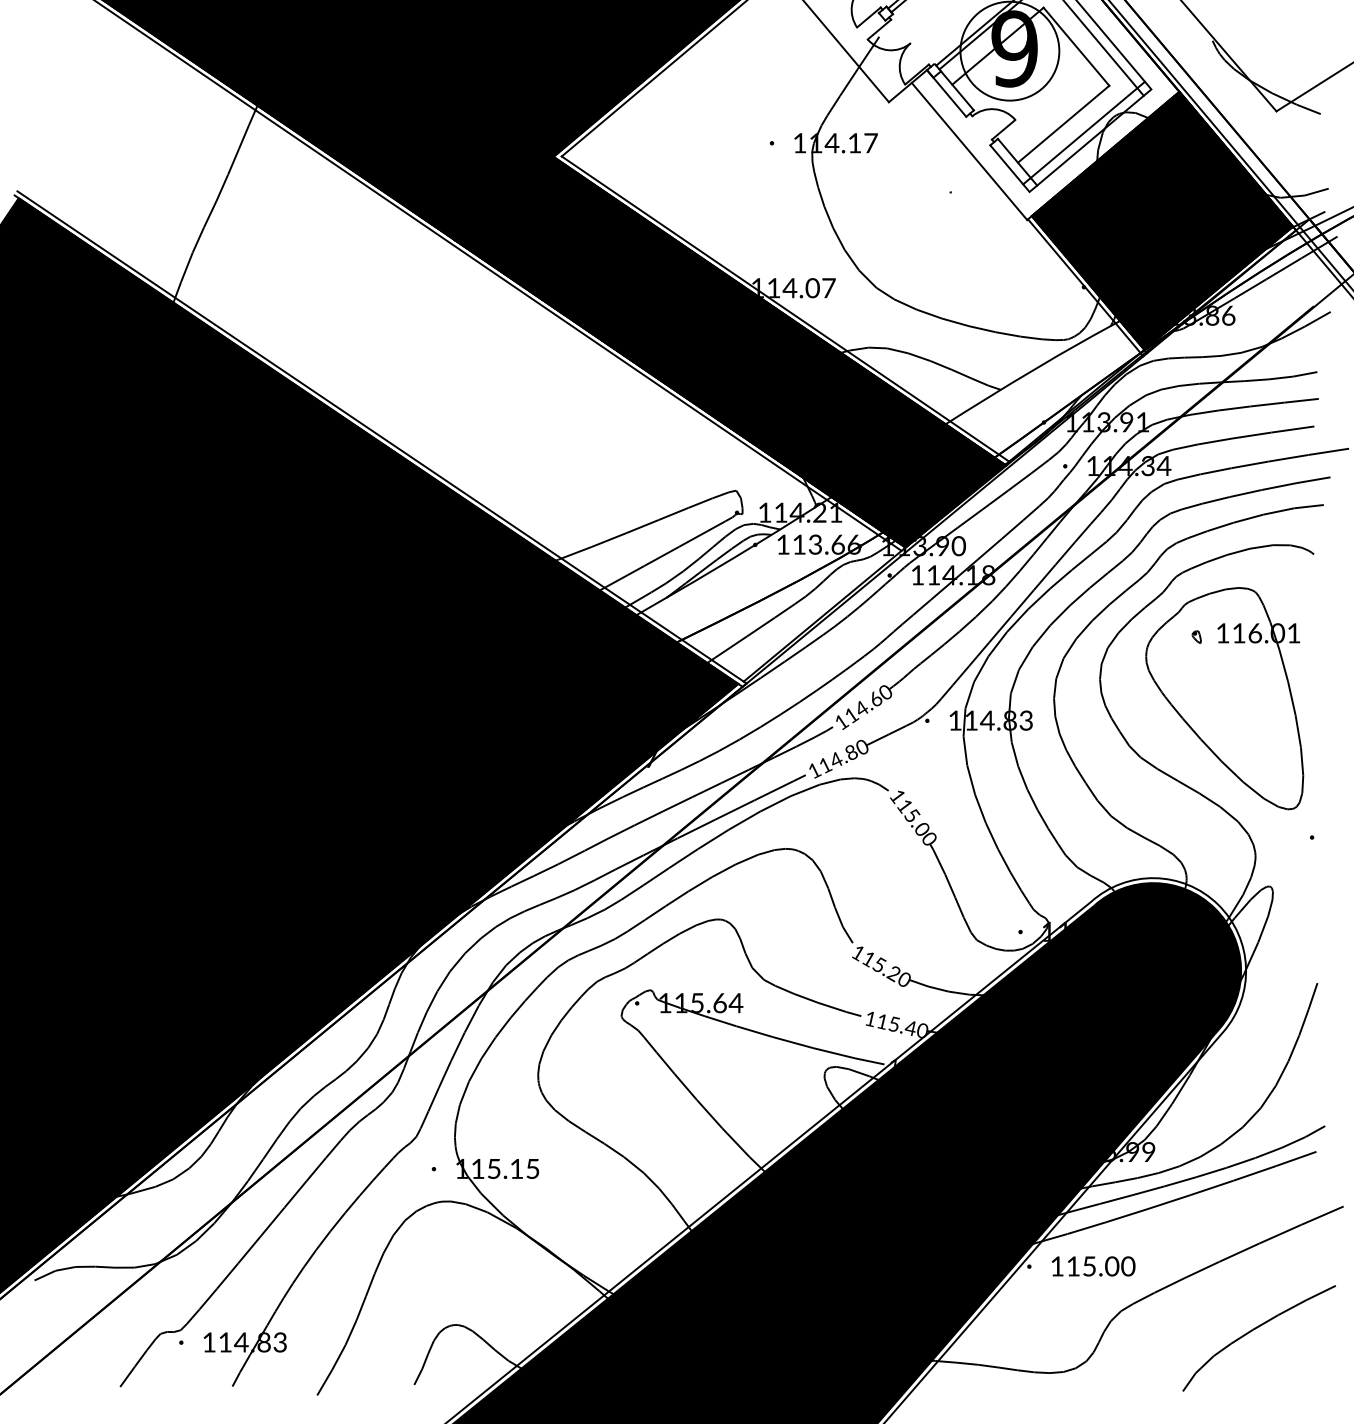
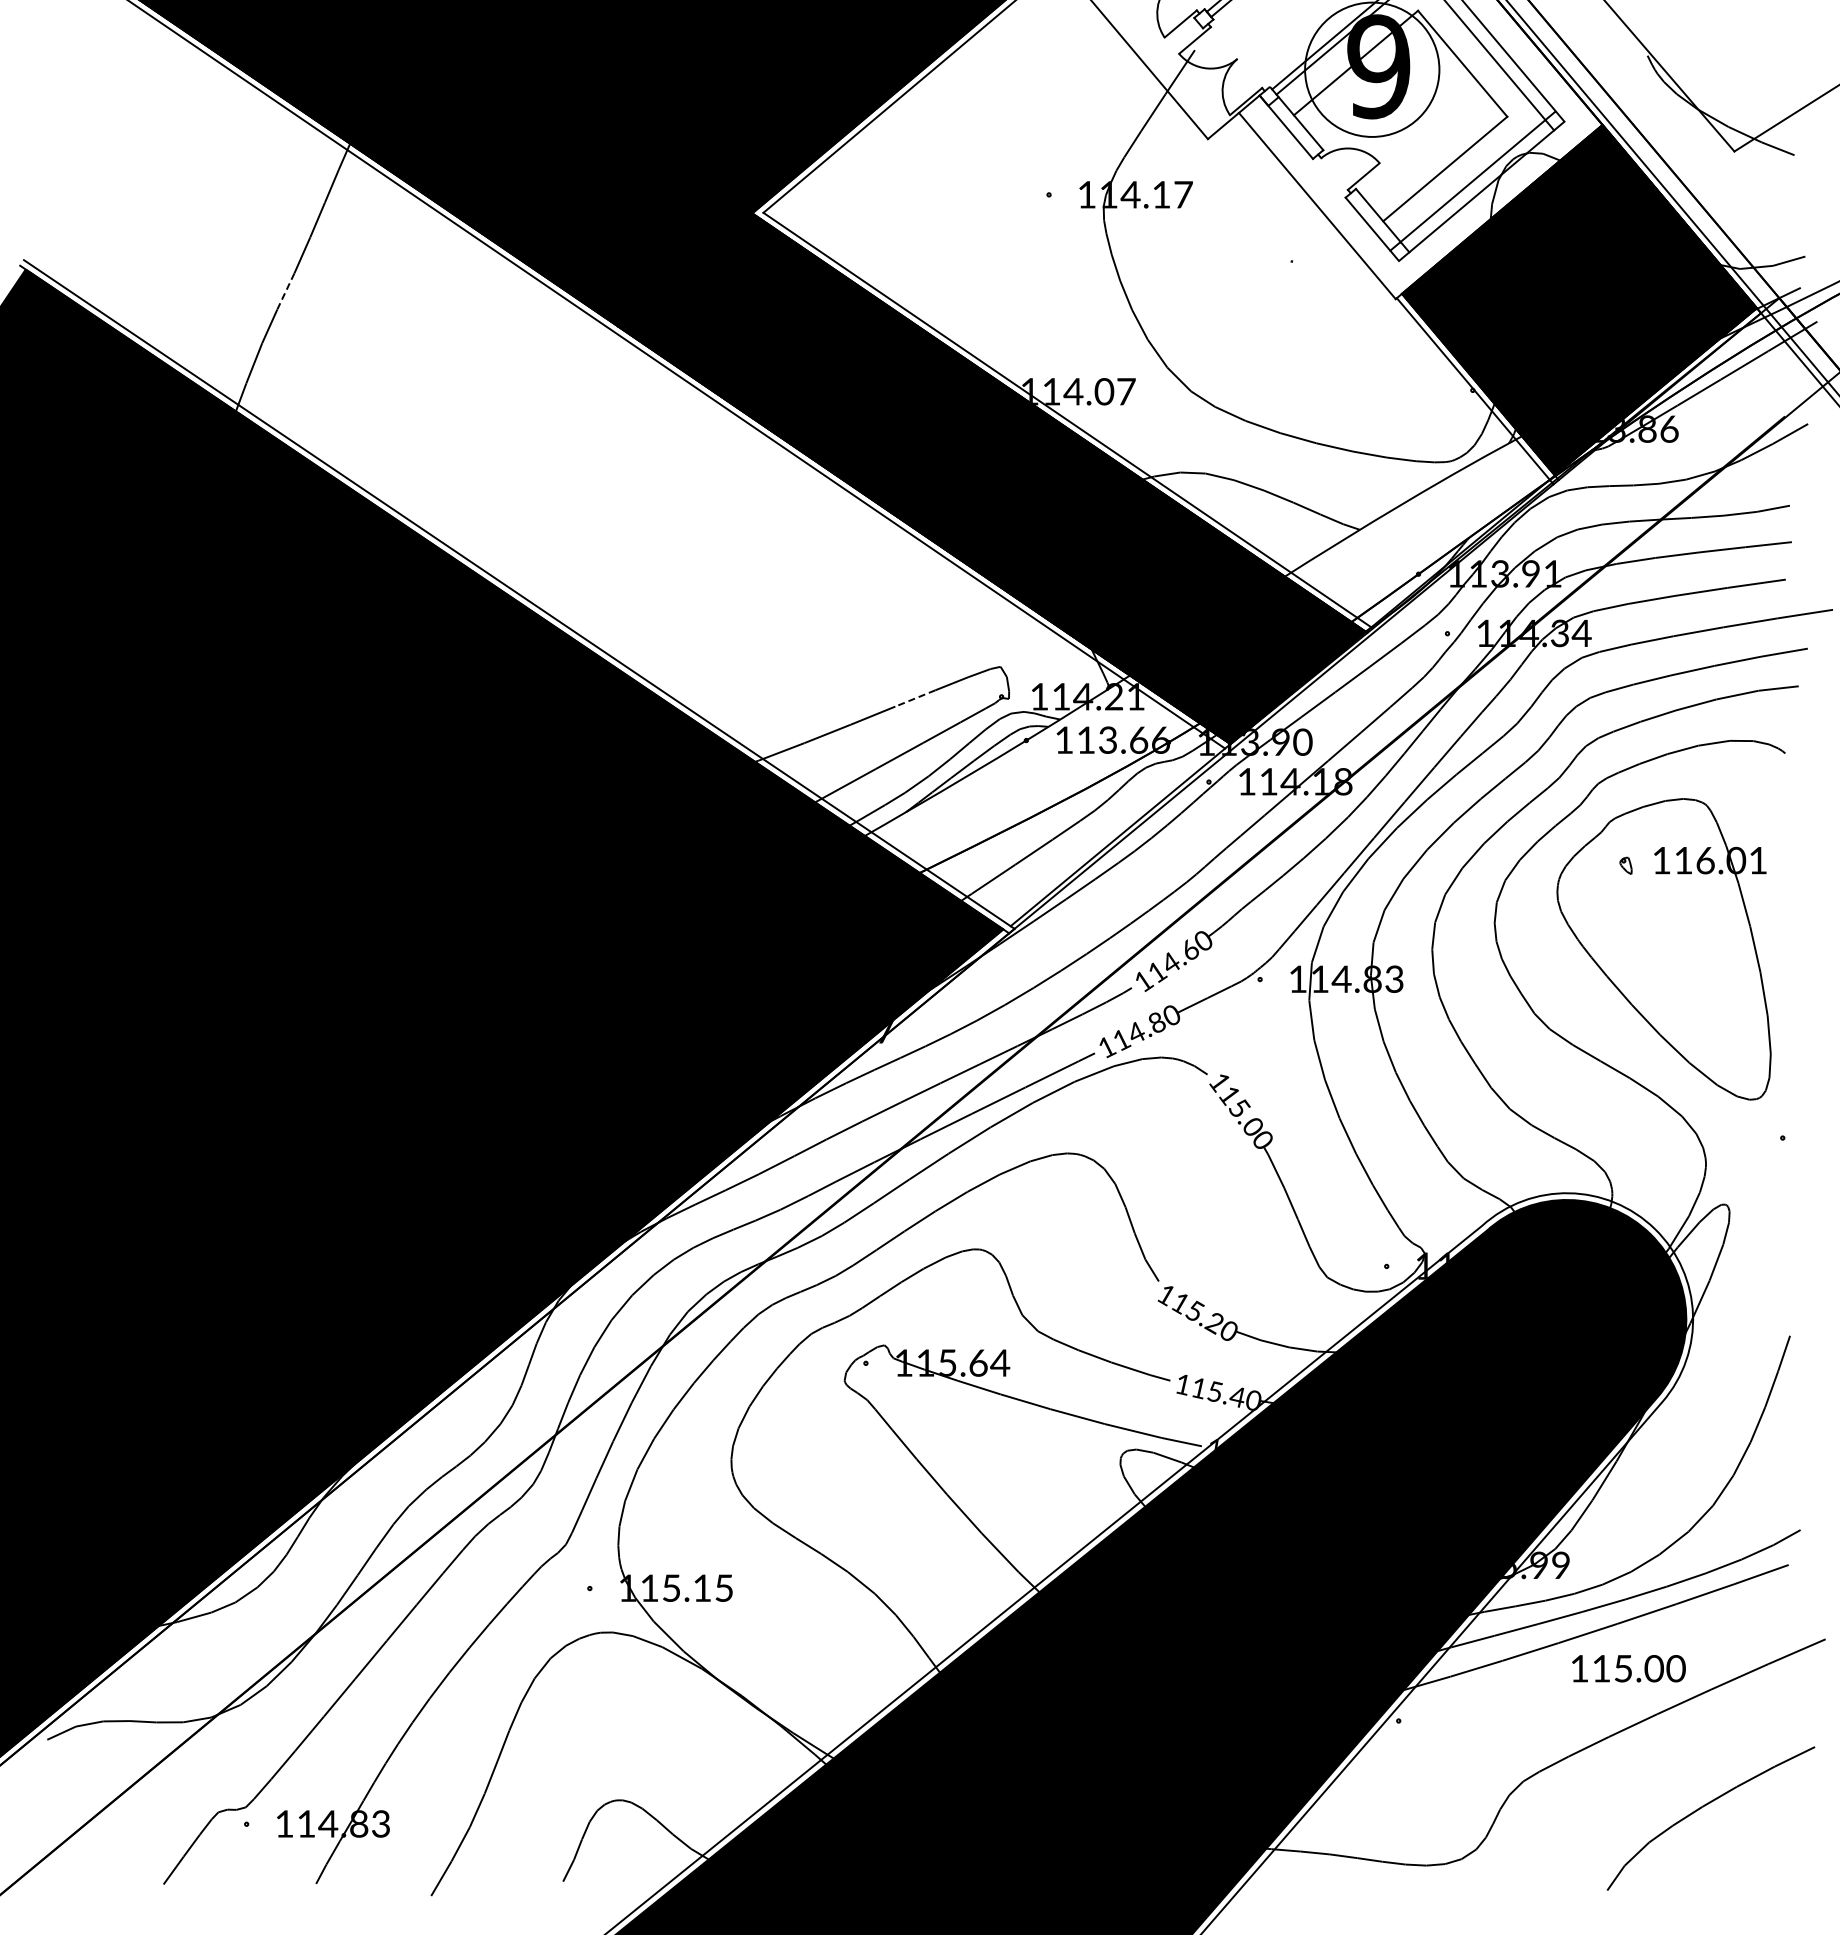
line: (209, 214) -> (285, 291), solid -> dashed
line: (673, 513) -> (915, 698), solid -> dashed
text: (1093, 1266) -> (1628, 1668), moved

